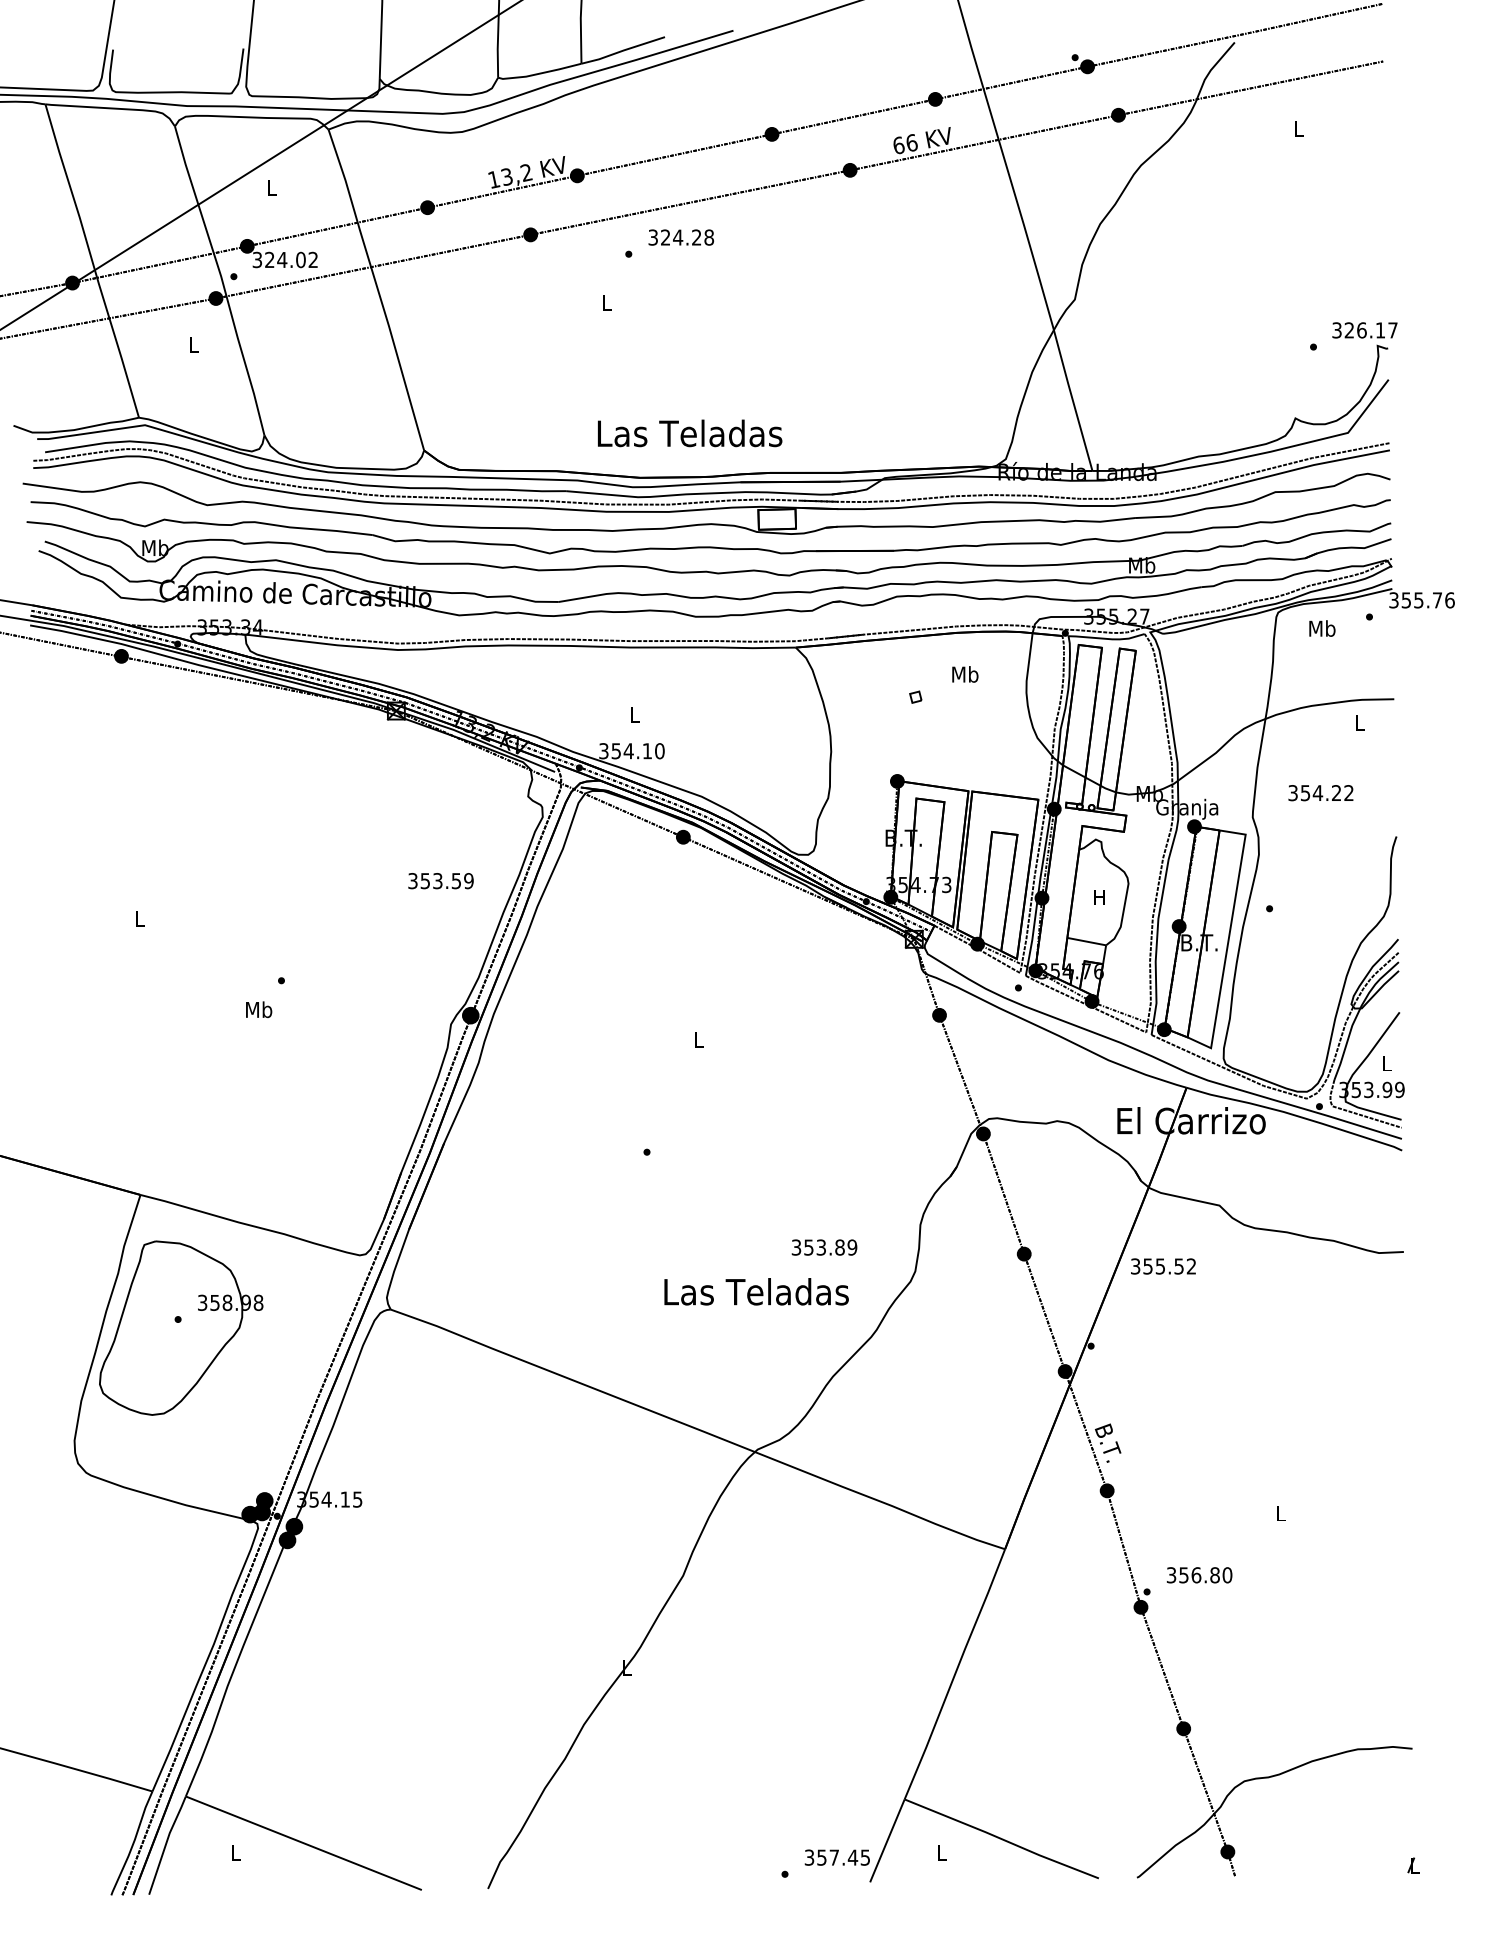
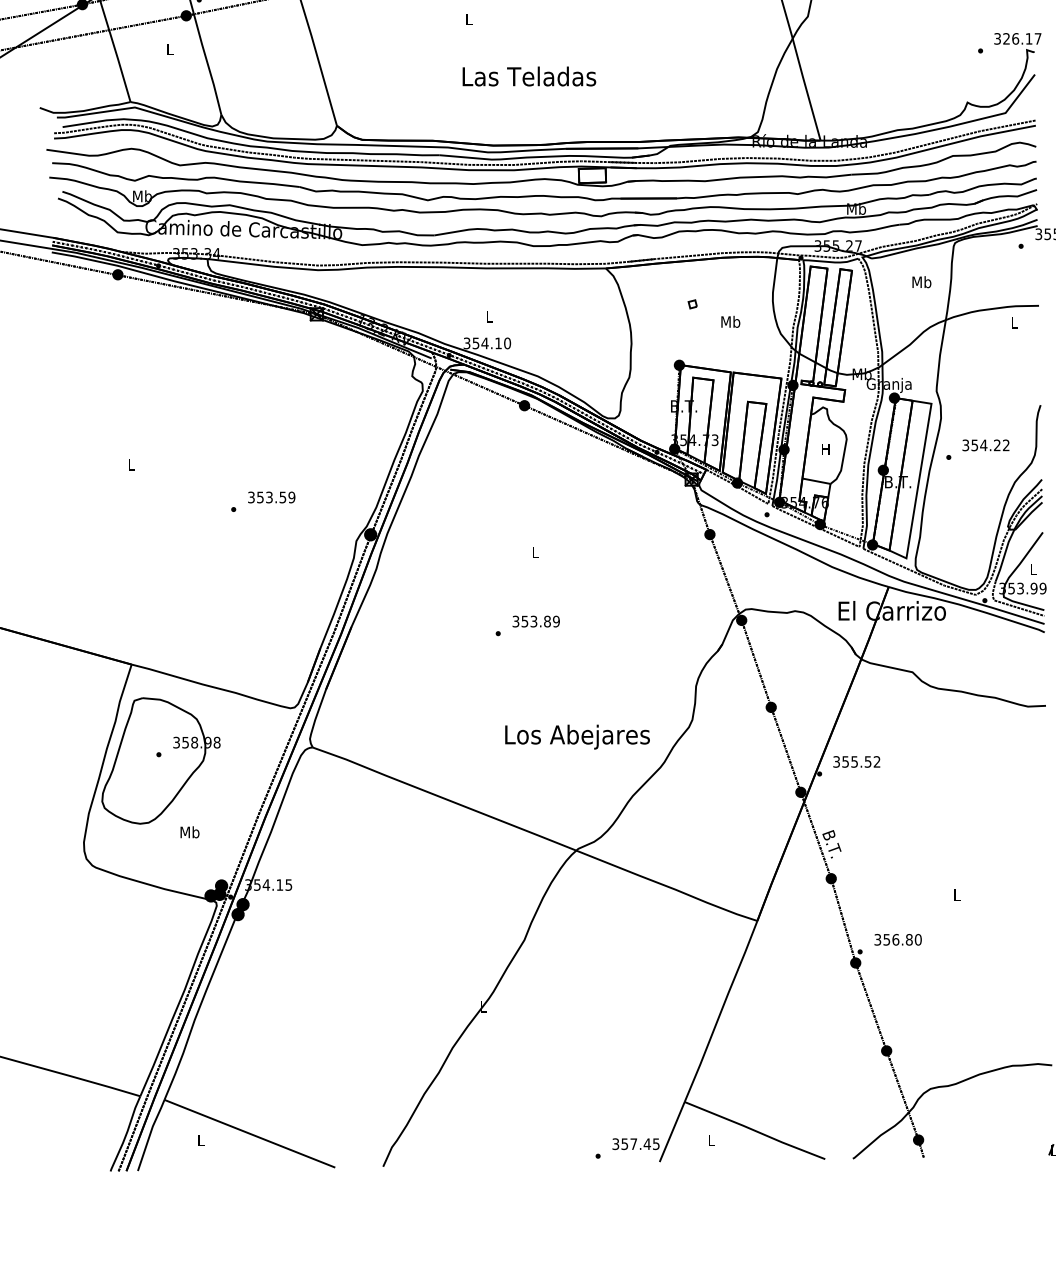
text: (690, 433) -> (529, 76), moved
text: (1322, 628) -> (921, 282), moved
text: (965, 674) -> (730, 321), moved
text: (1320, 793) -> (985, 445), moved
text: (440, 881) -> (271, 497), moved
text: (259, 1009) -> (190, 832), moved
text: (824, 1247) -> (536, 621), moved
text: (1163, 1266) -> (856, 761), moved
text: (756, 1295) -> (577, 737), Las Teladas -> Los Abejares

